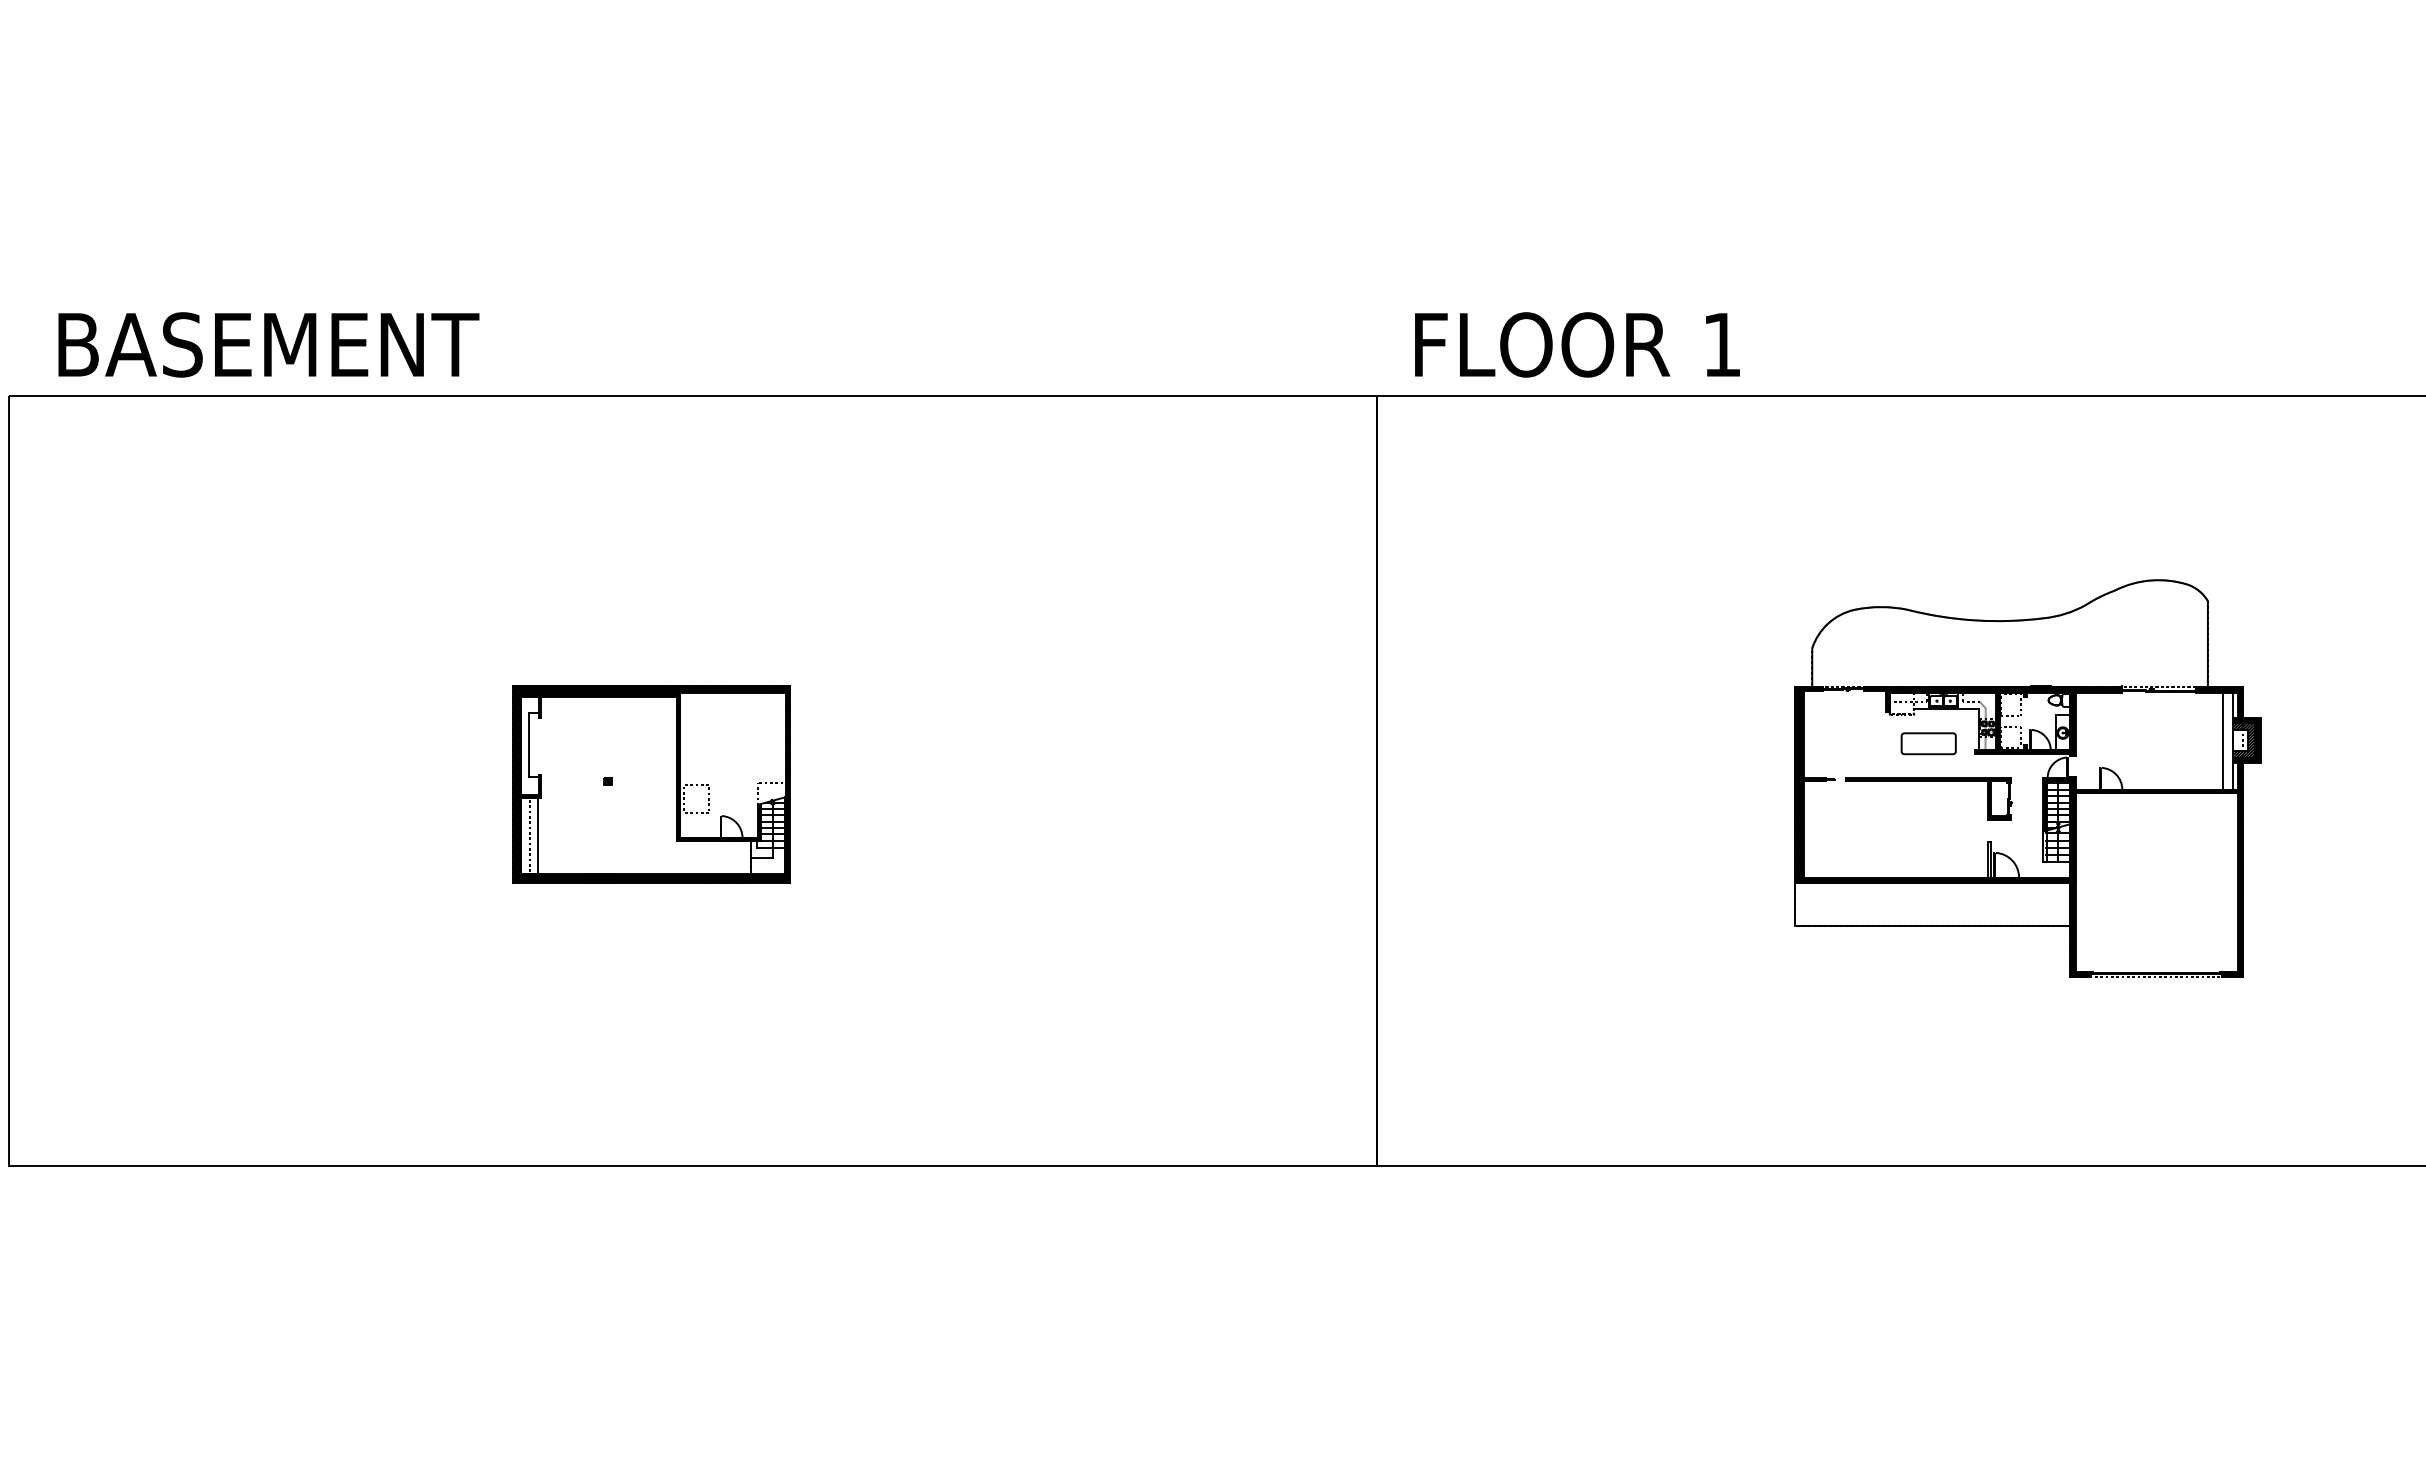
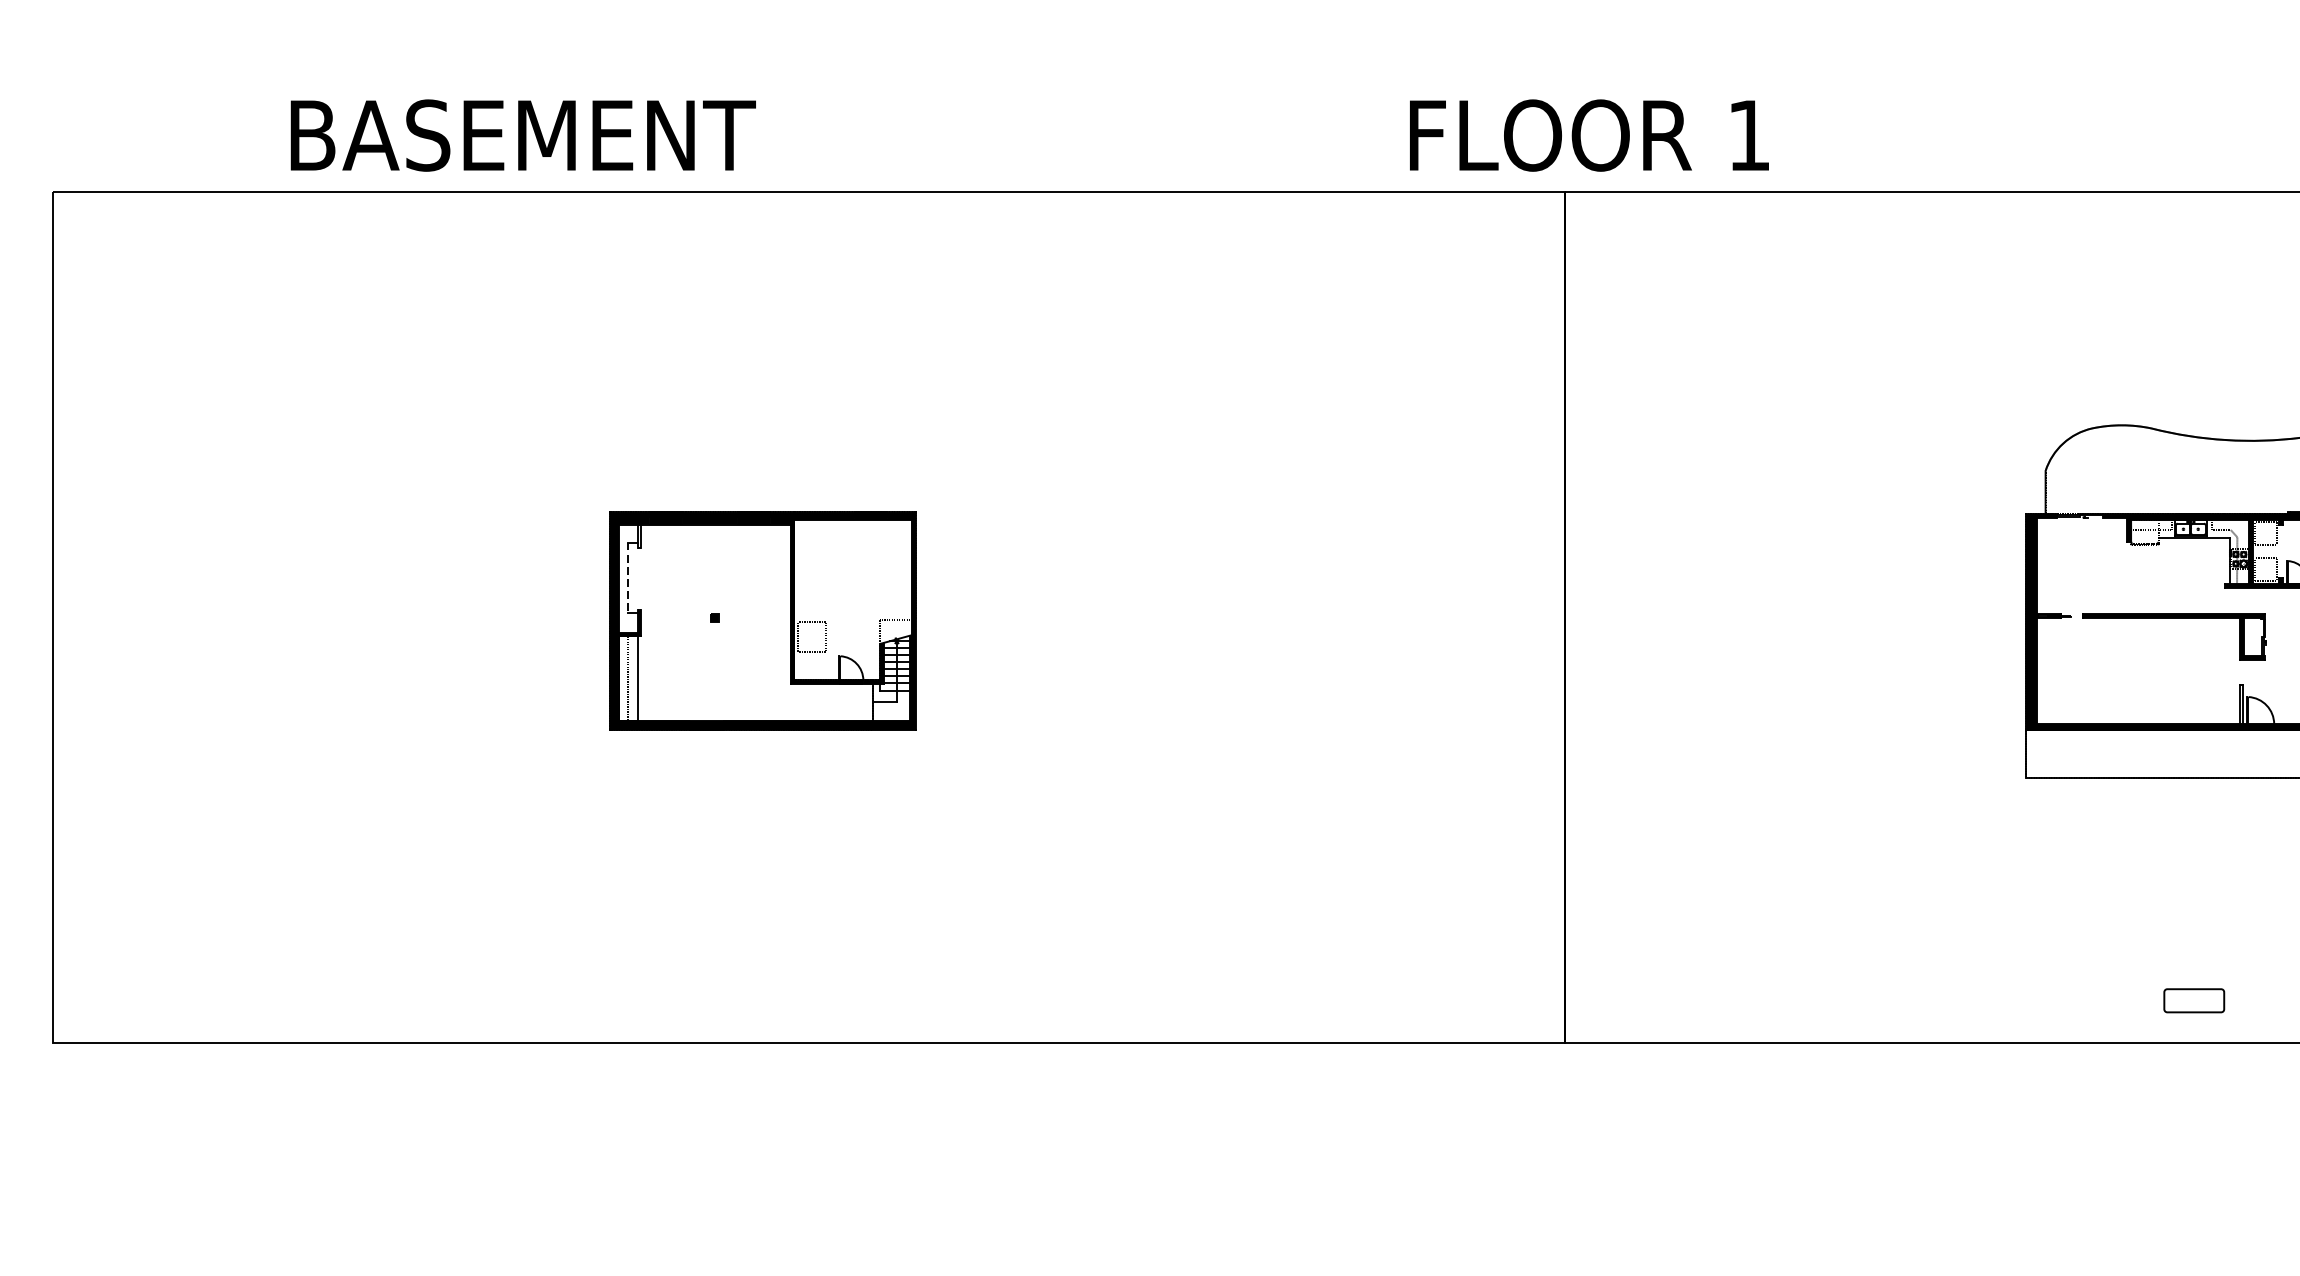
text: (268, 344) -> (522, 135), moved
text: (1577, 344) -> (1589, 135), moved
part: (1928, 743) -> (2193, 1000), moved
line: (529, 745) -> (627, 578), solid -> dashed

